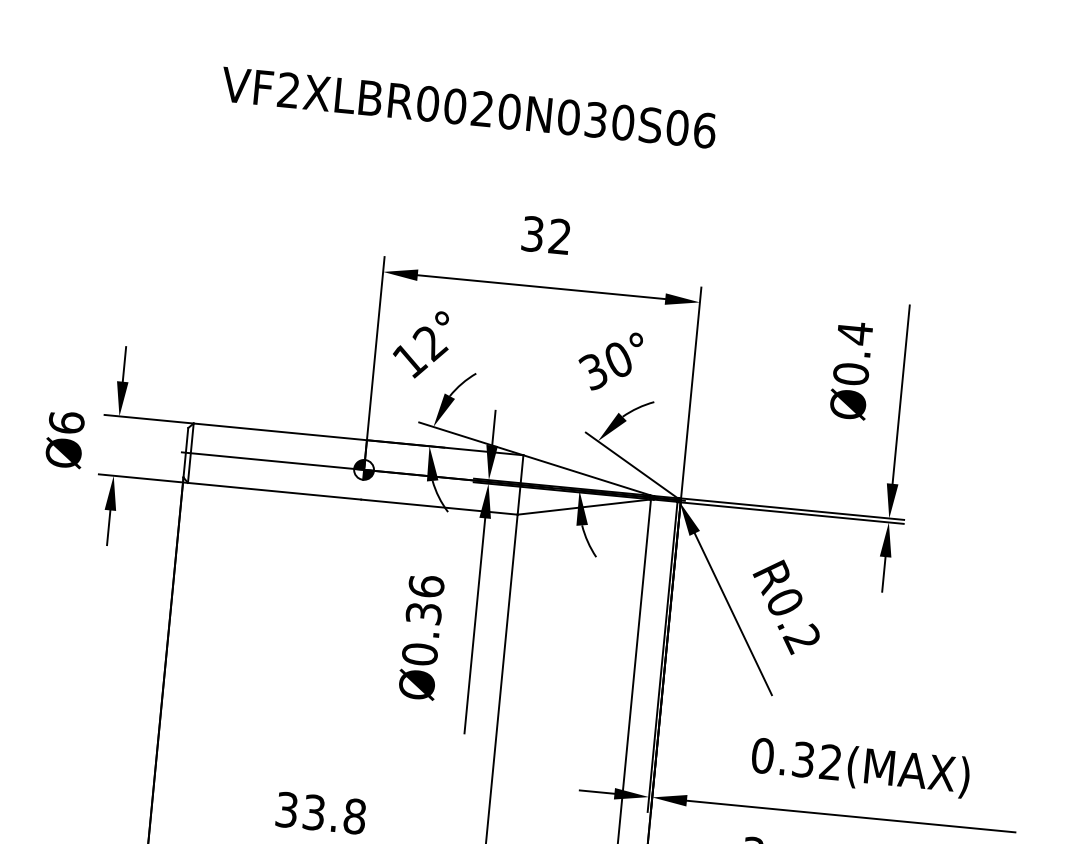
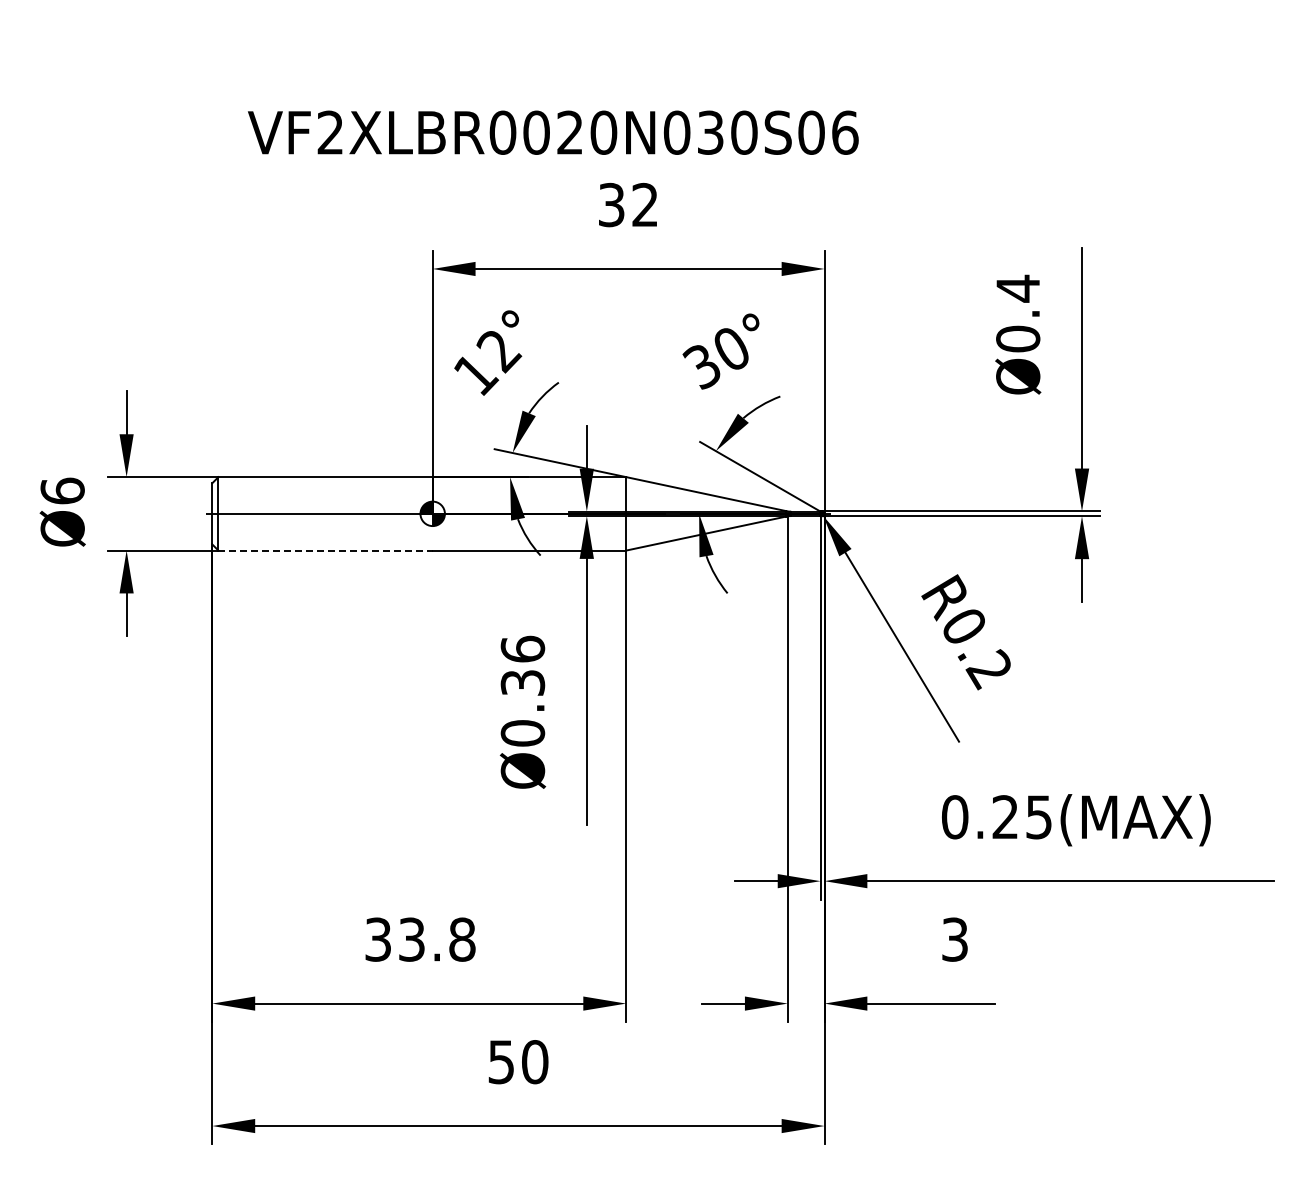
text: (468, 107) -> (553, 132), moved
line: (275, 491) -> (326, 550), solid -> dashed
text: (816, 761) -> (1021, 817), 0.32(MAX) -> 0.25(MAX)

